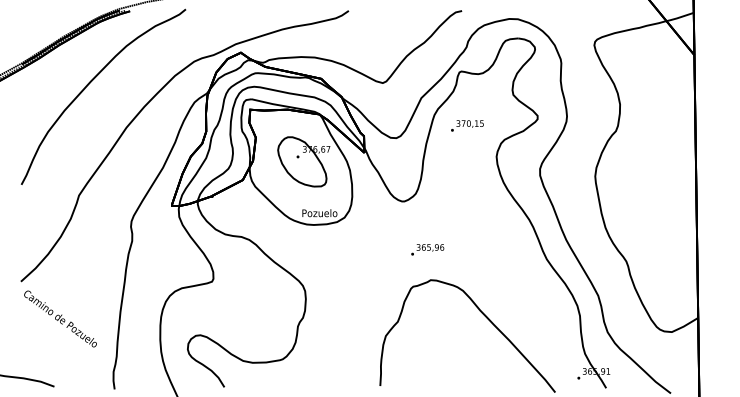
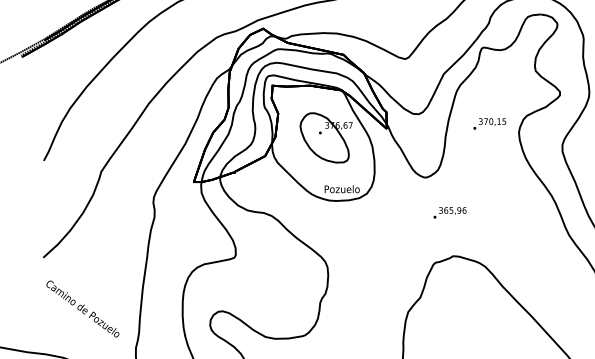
text: (467, 125) -> (489, 123), moved
text: (427, 249) -> (449, 212), moved
text: (60, 318) -> (82, 308), moved

